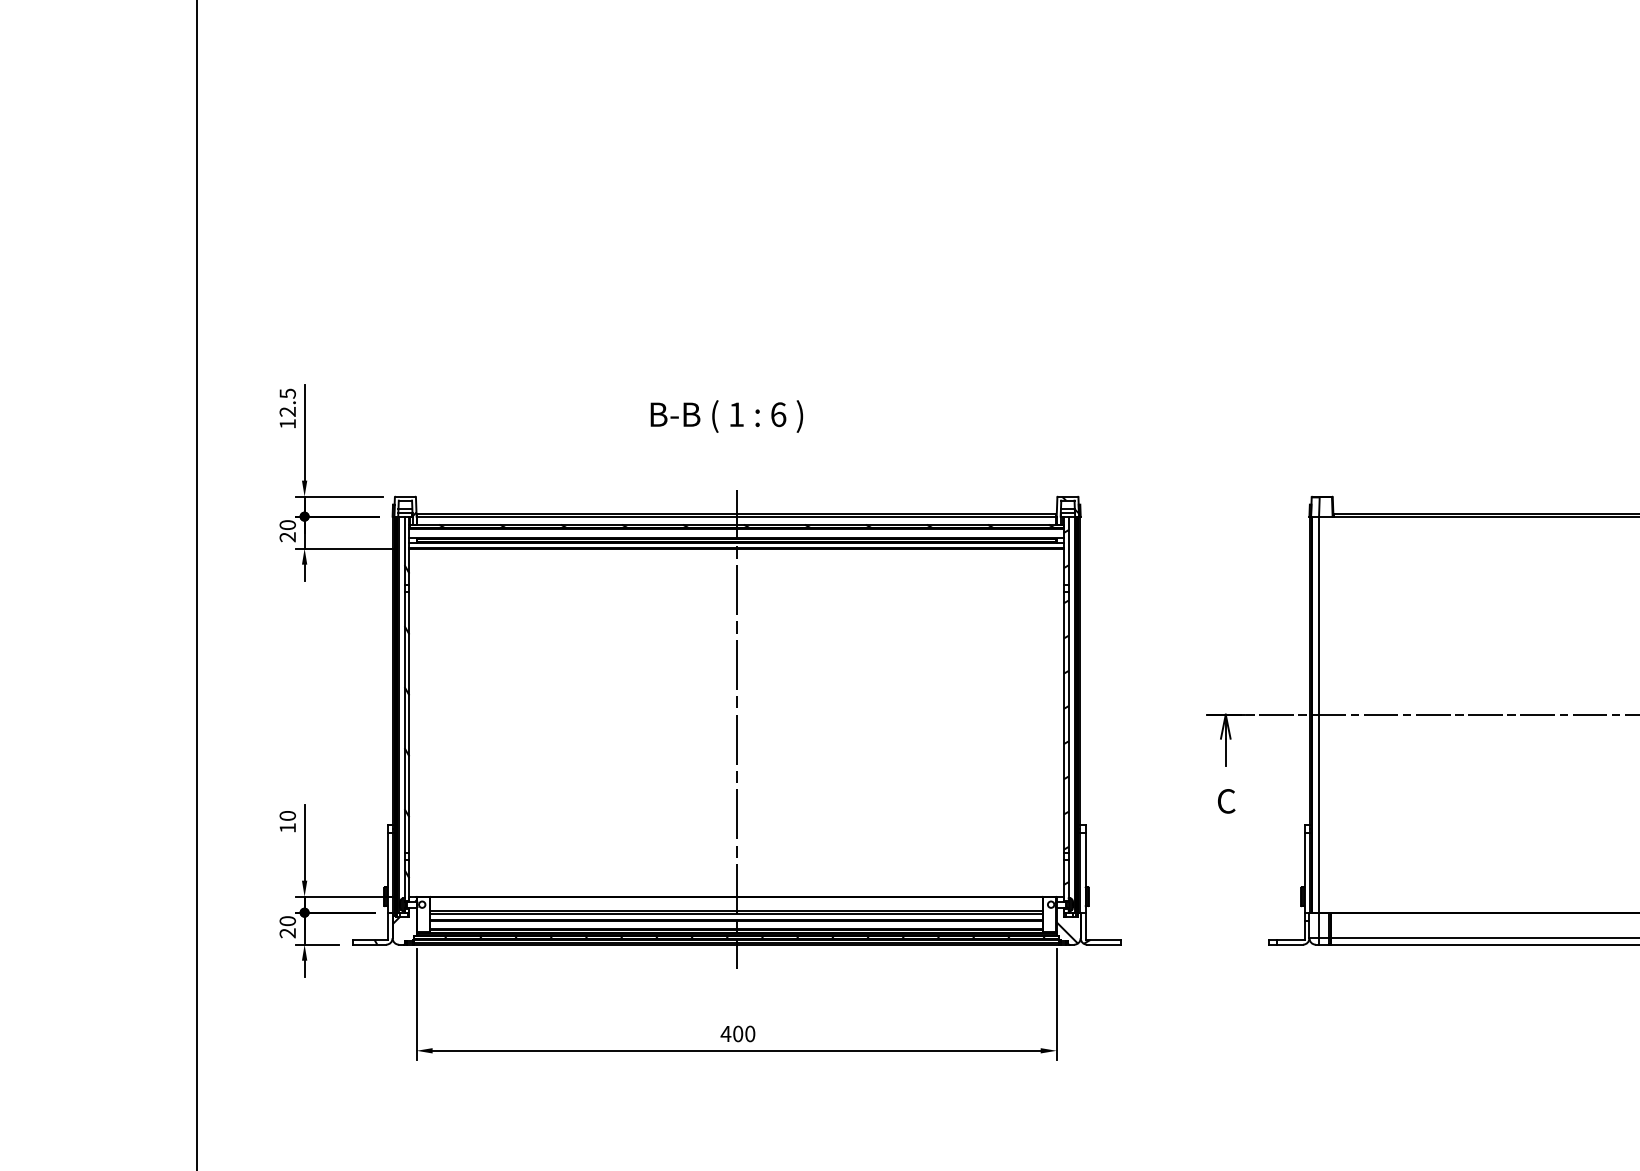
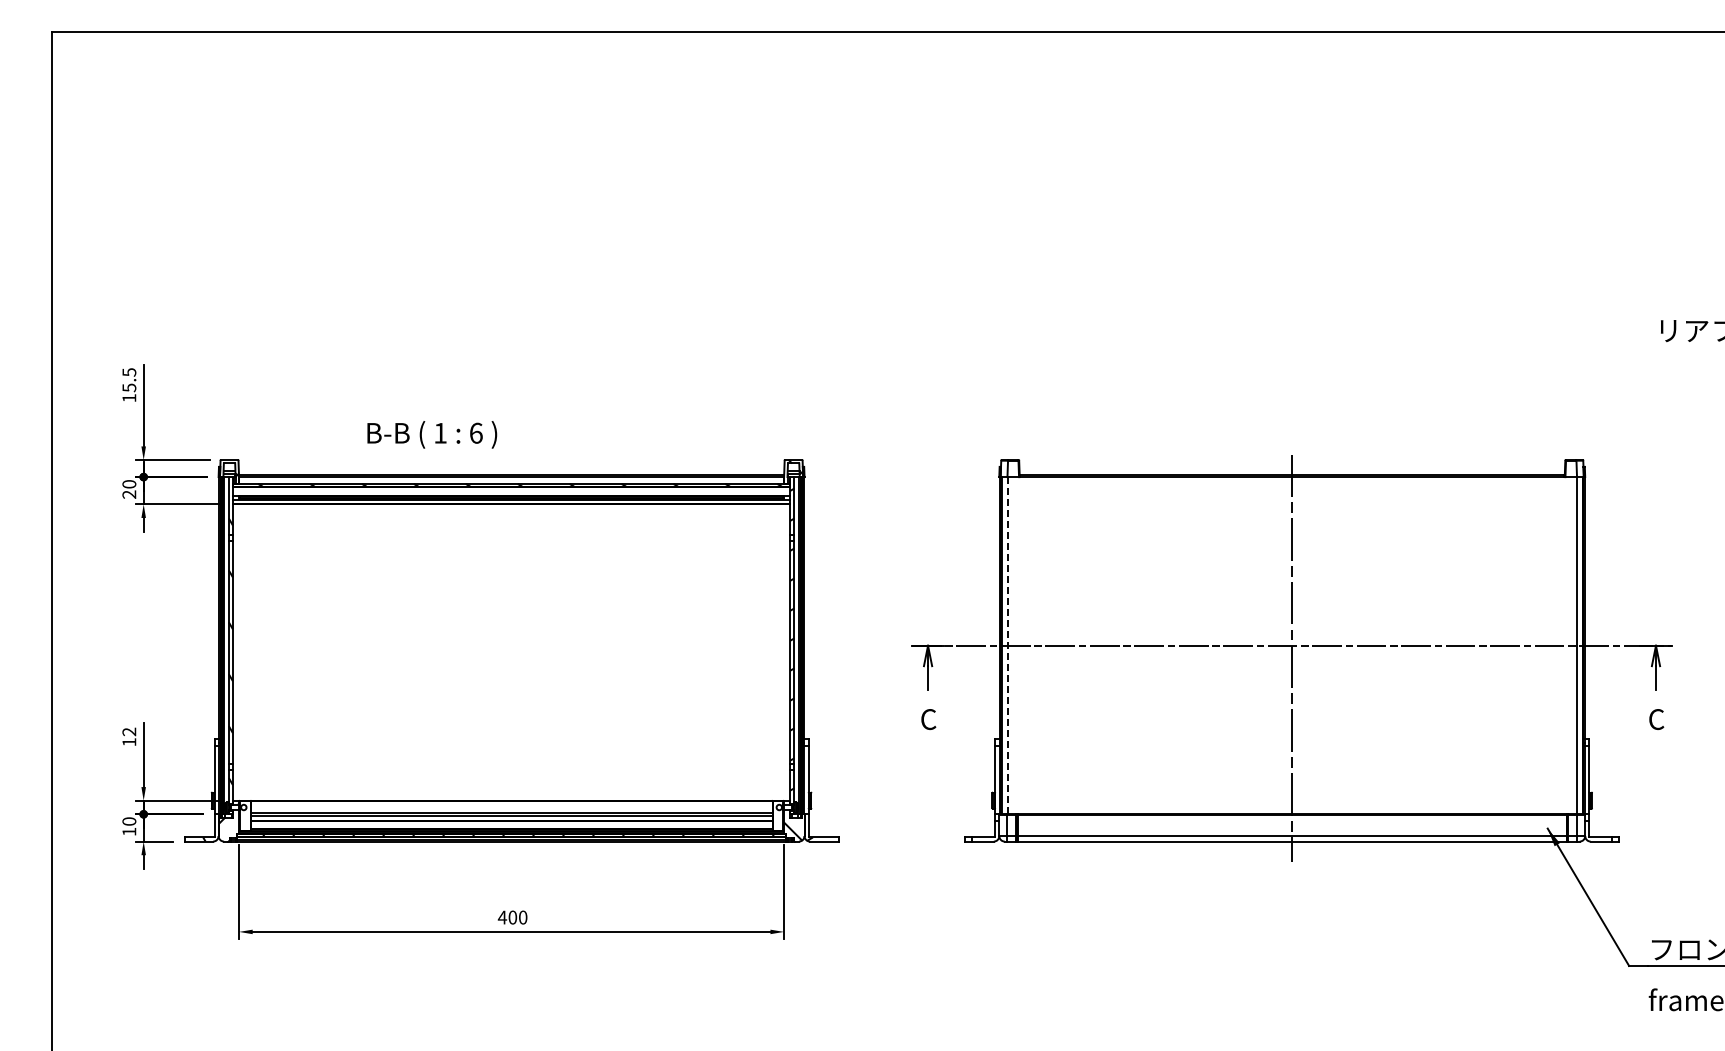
text: (287, 411) -> (129, 387), 12.5 -> 15.5
text: (727, 416) -> (432, 434), moved
line: (1319, 714) -> (1007, 645), solid -> dashed
line: (736, 729) -> (511, 658), removed
text: (287, 815) -> (129, 731), 10 -> 12
text: (287, 932) -> (129, 831), 20 -> 10

